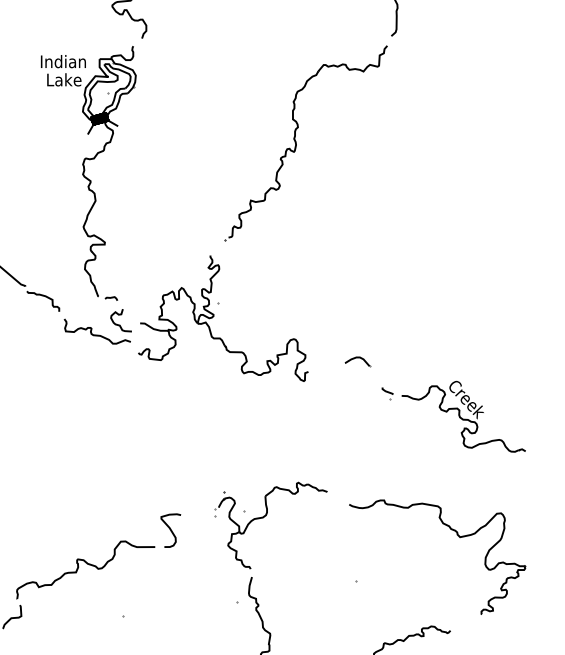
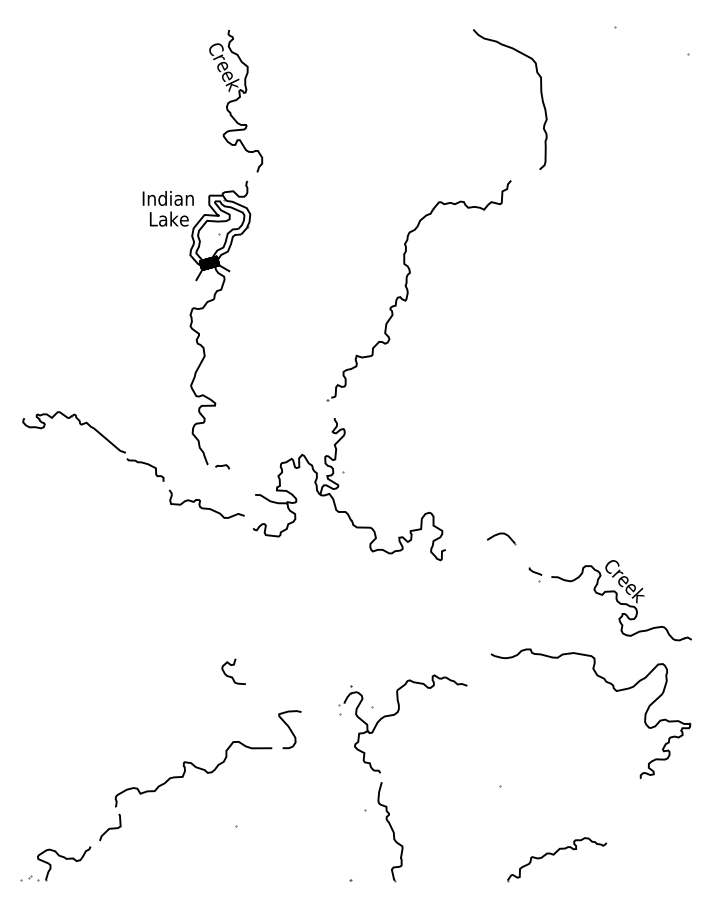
part: (296, 142) -> (408, 290), moved
curve: (120, 324) -> (232, 676), moved
part: (457, 535) -> (613, 689), moved

